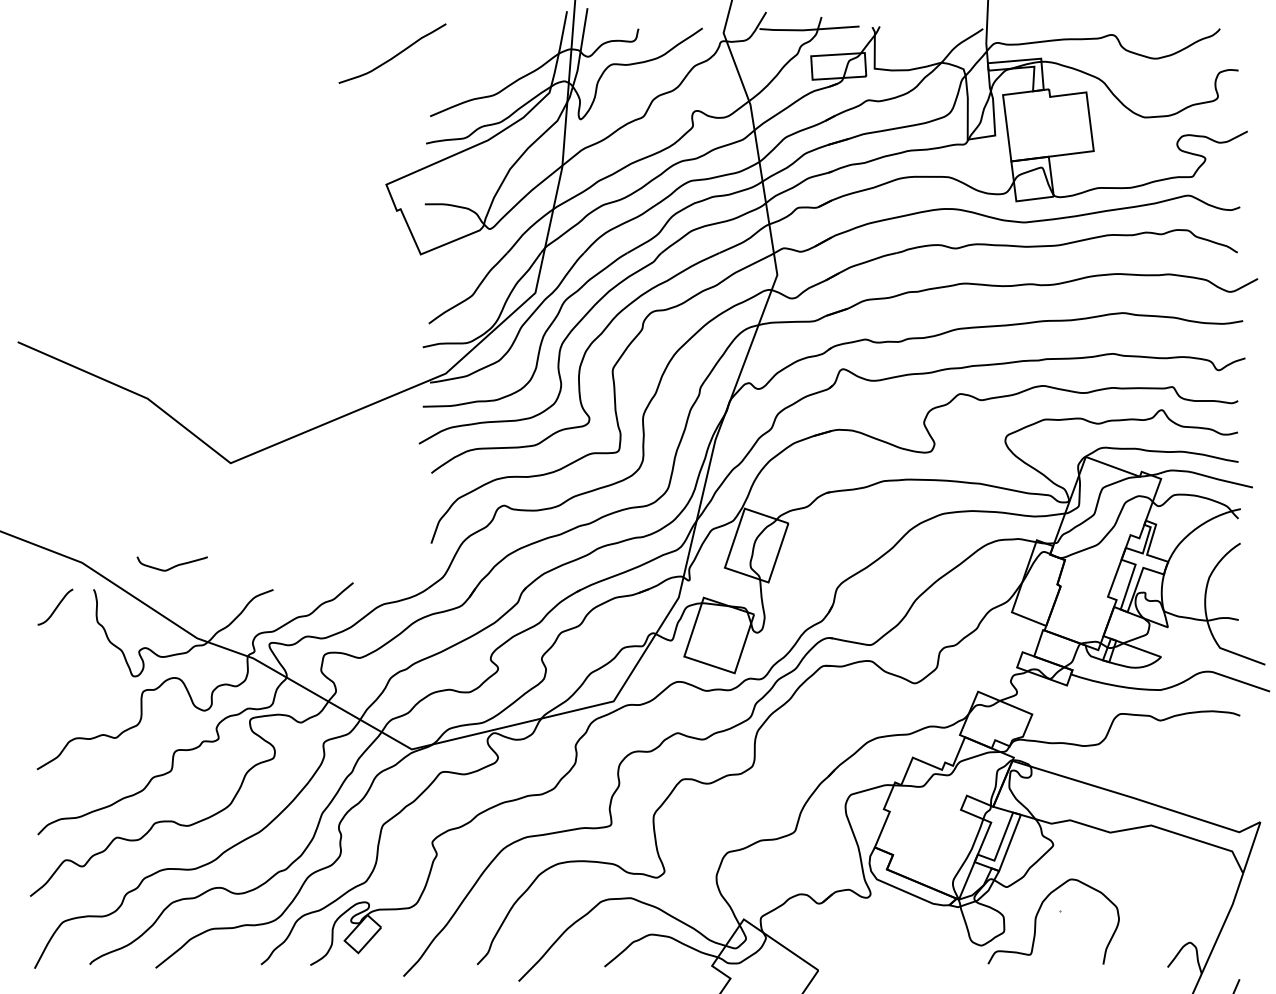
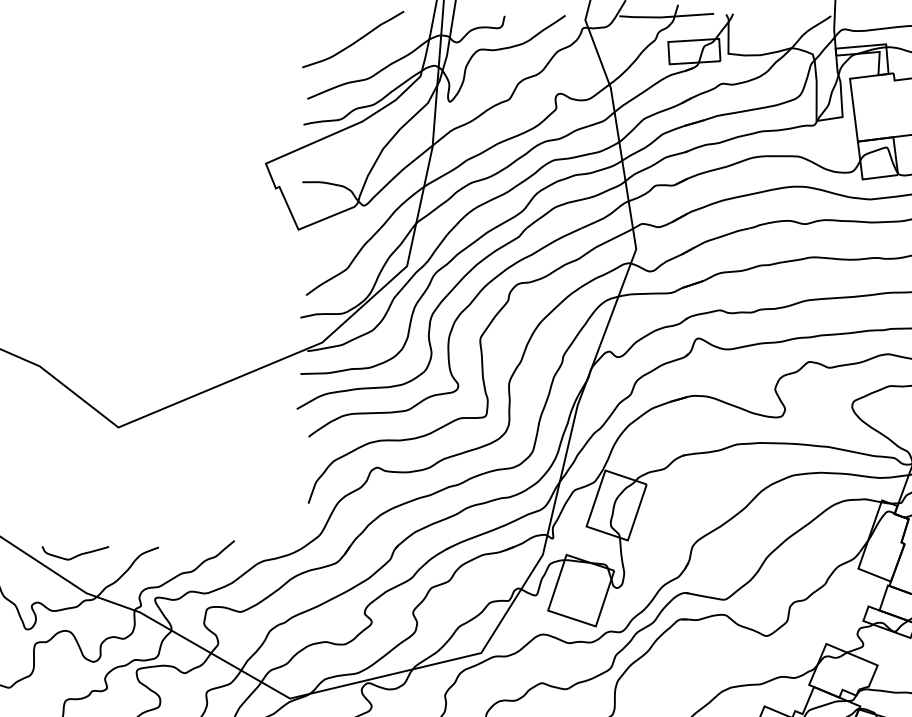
curve: (394, 55) -> (355, 41), moved
curve: (172, 566) -> (75, 555), moved

